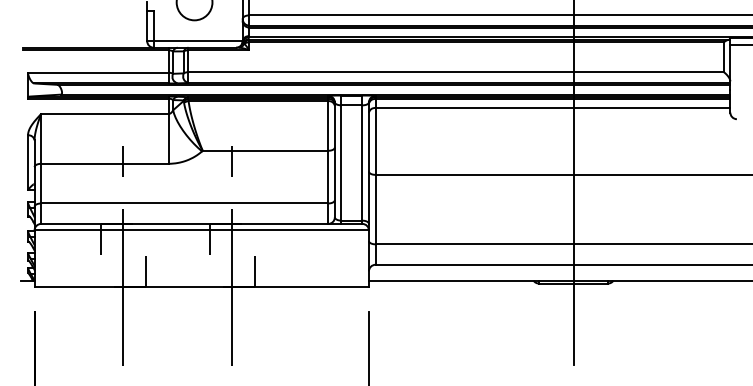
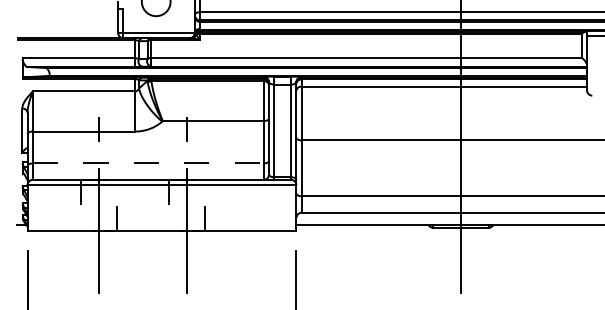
line: (184, 203) -> (148, 163), solid -> dashed

